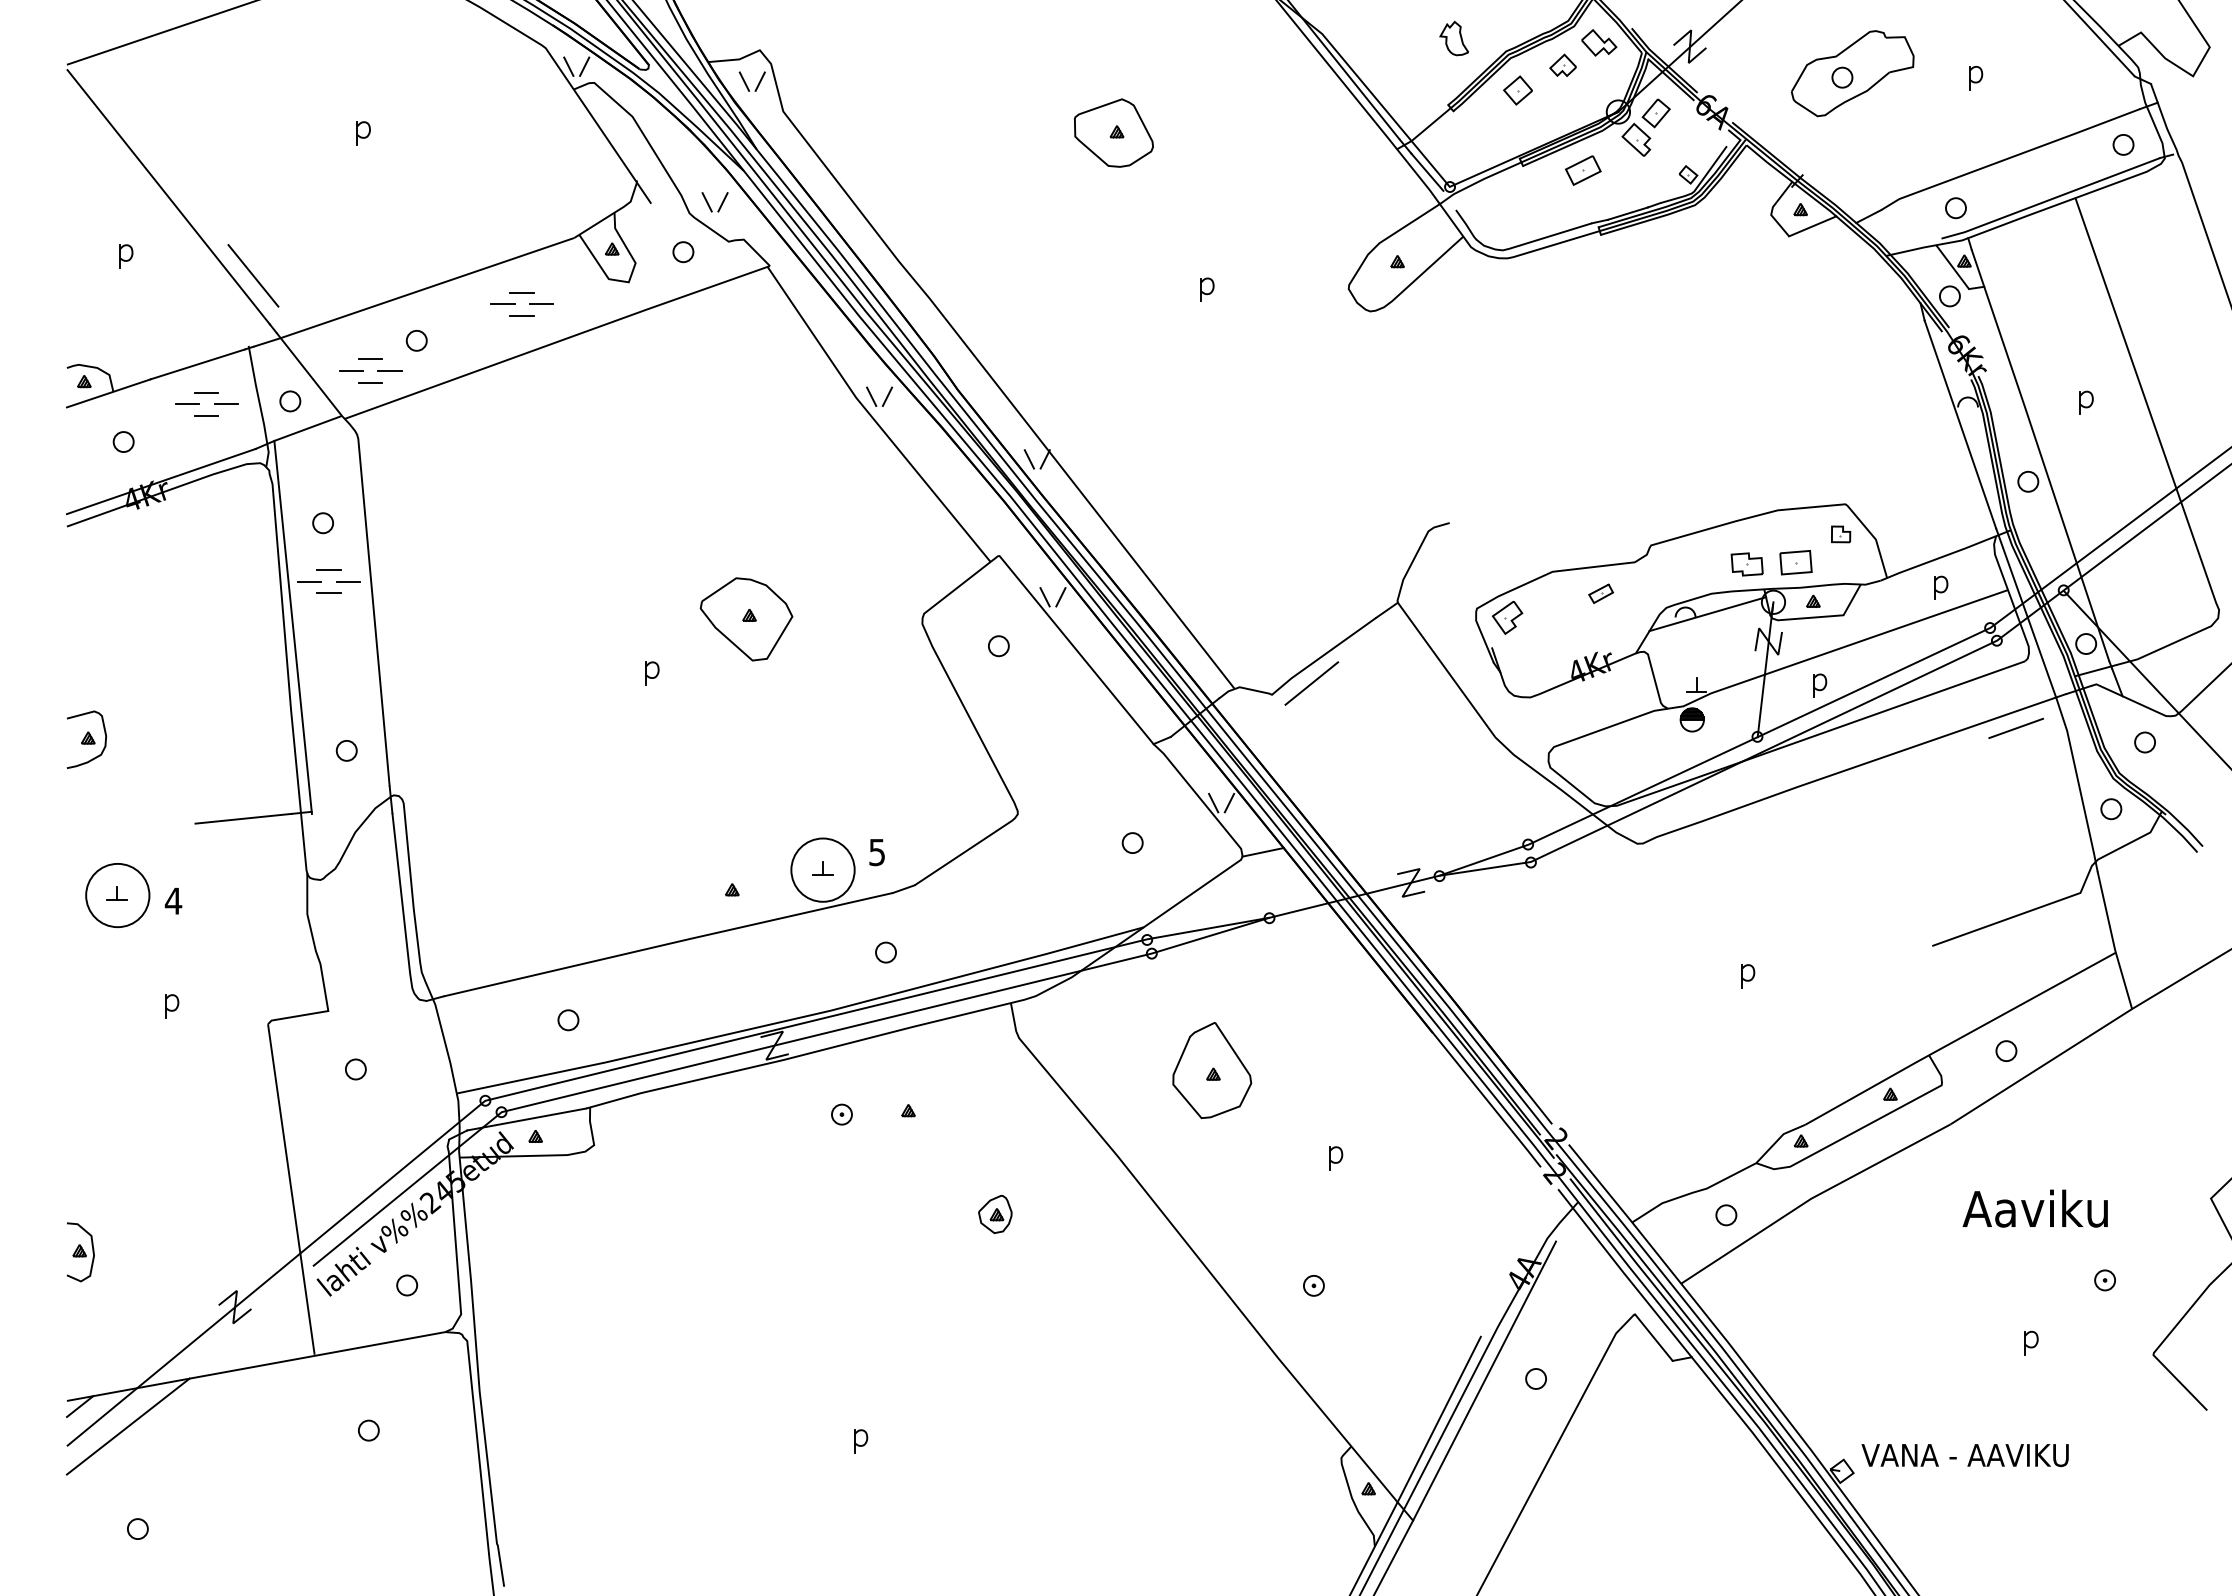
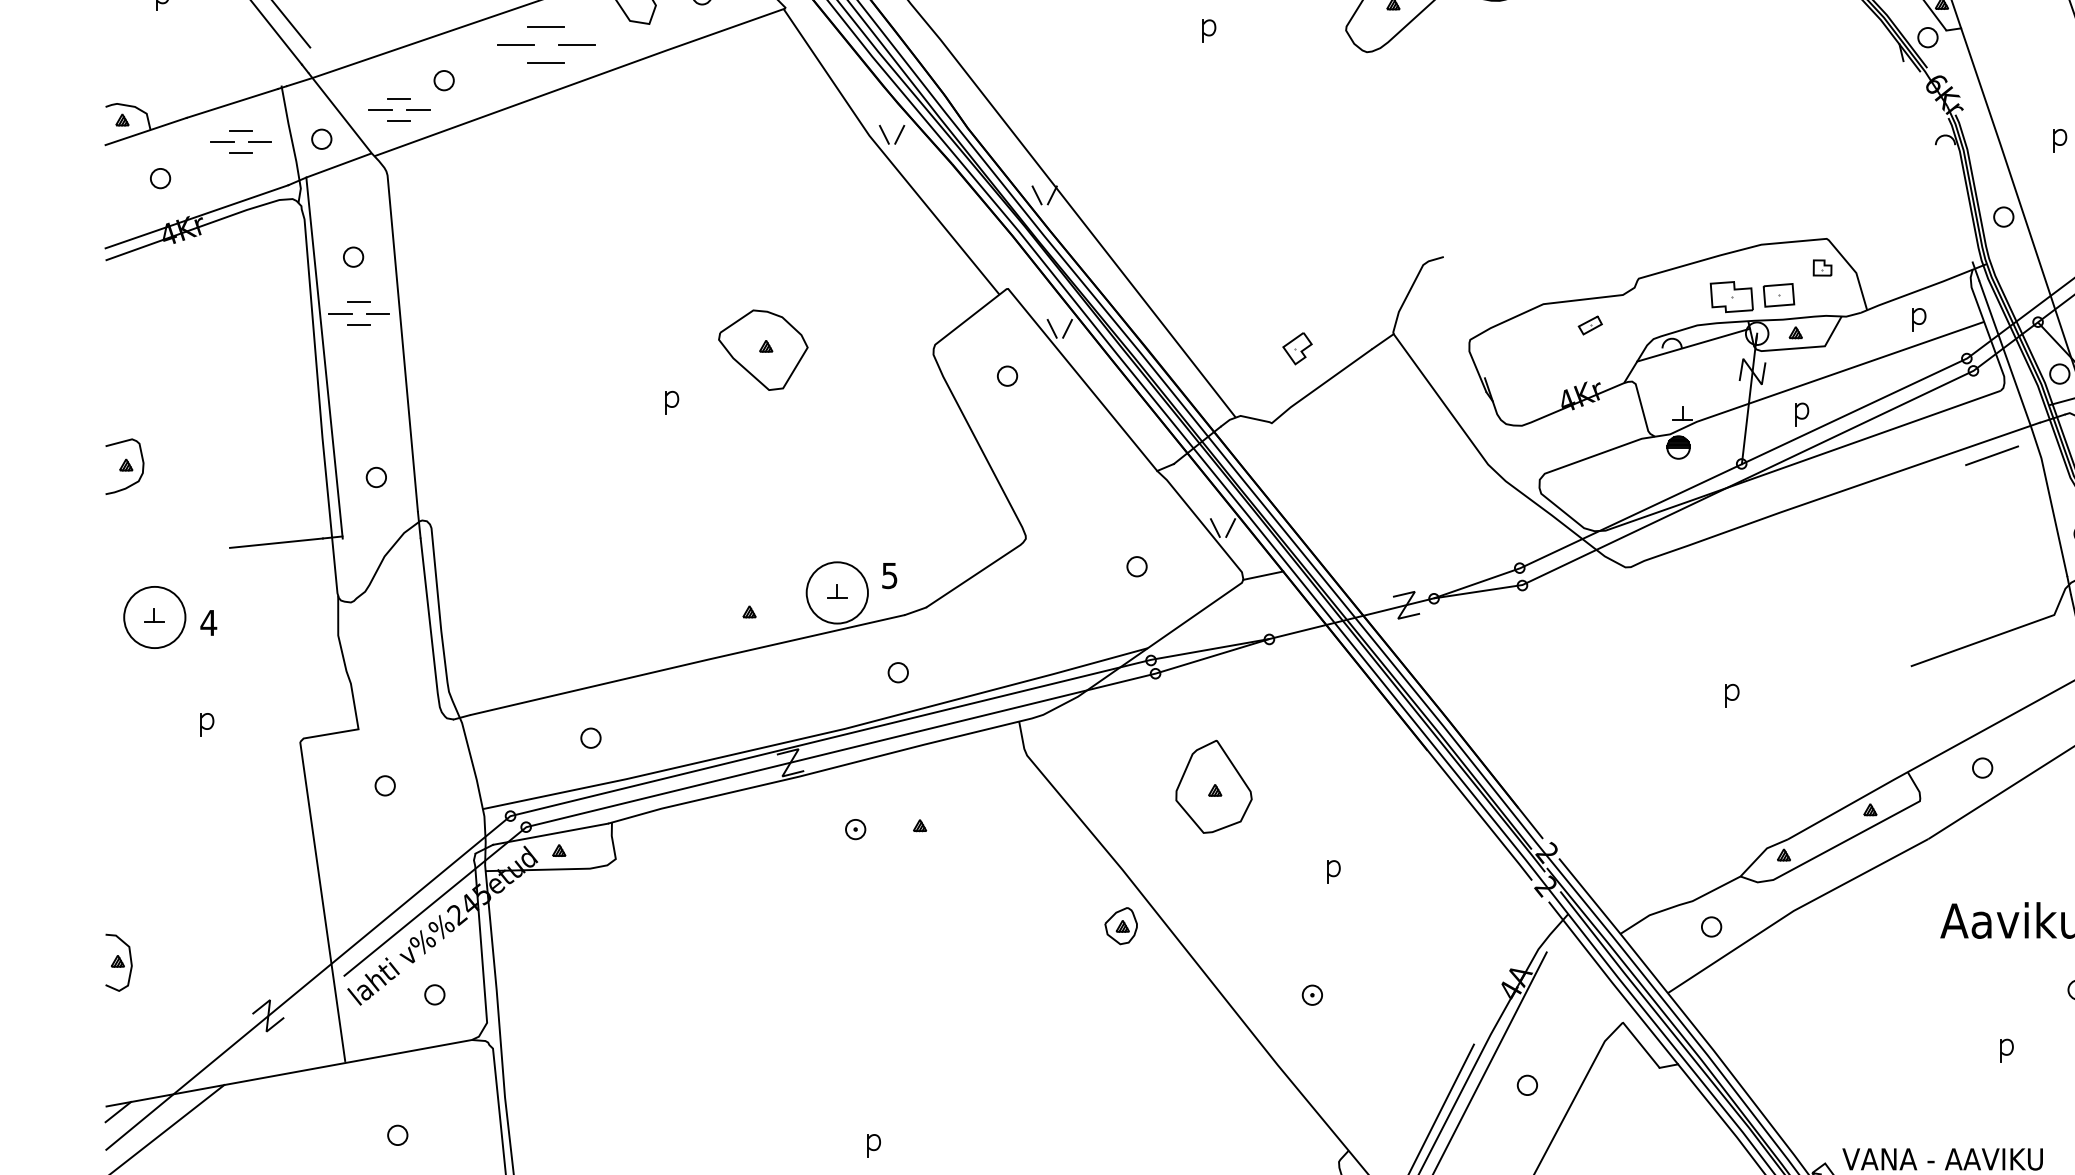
part: (521, 304) -> (545, 45), size x1.6
line: (1960, 424) -> (1938, 161), removed
part: (1746, 564) -> (1731, 297), size x1.4
part: (1507, 617) -> (1297, 348), moved
line: (1311, 683) -> (1310, 412), removed
part: (995, 1214) -> (1121, 926), moved

